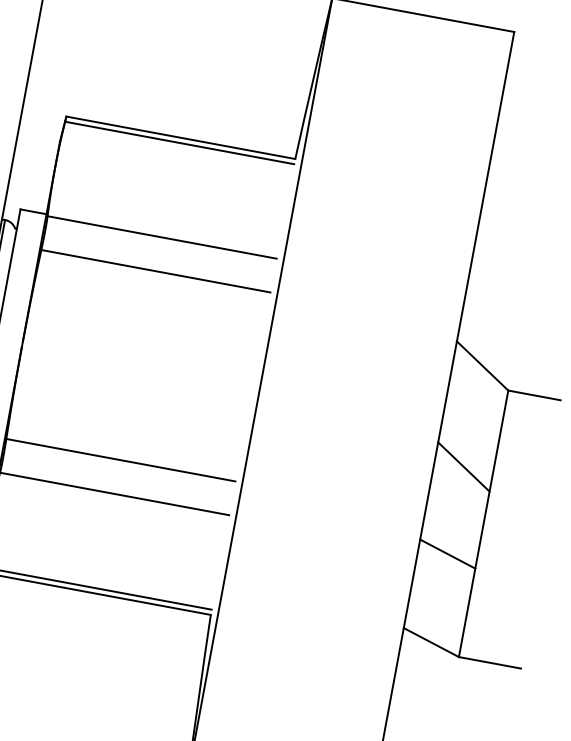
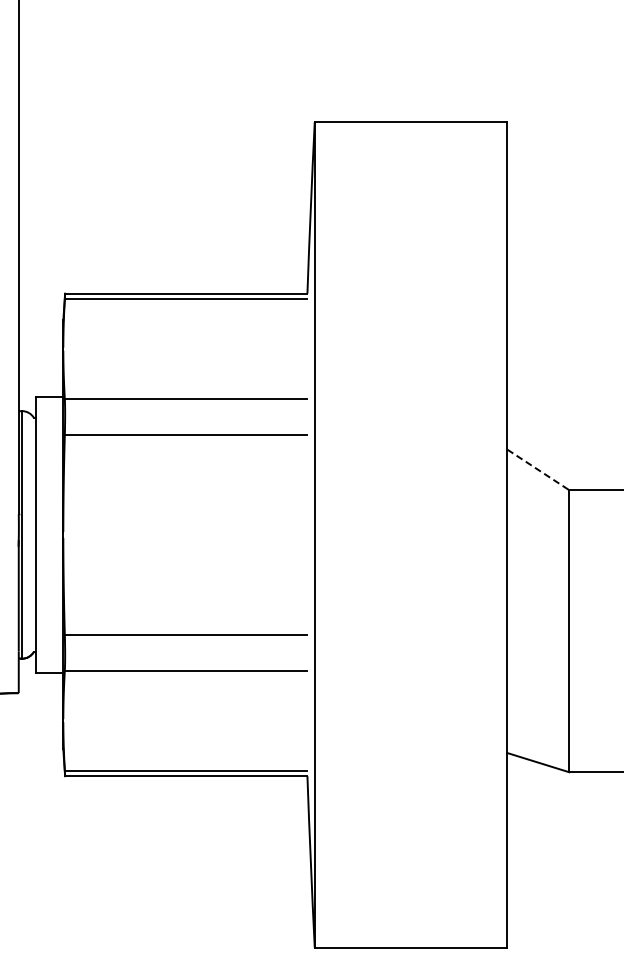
line: (482, 366) -> (538, 470), solid -> dashed
line: (464, 466) -> (538, 576), removed
line: (447, 553) -> (538, 668), removed

